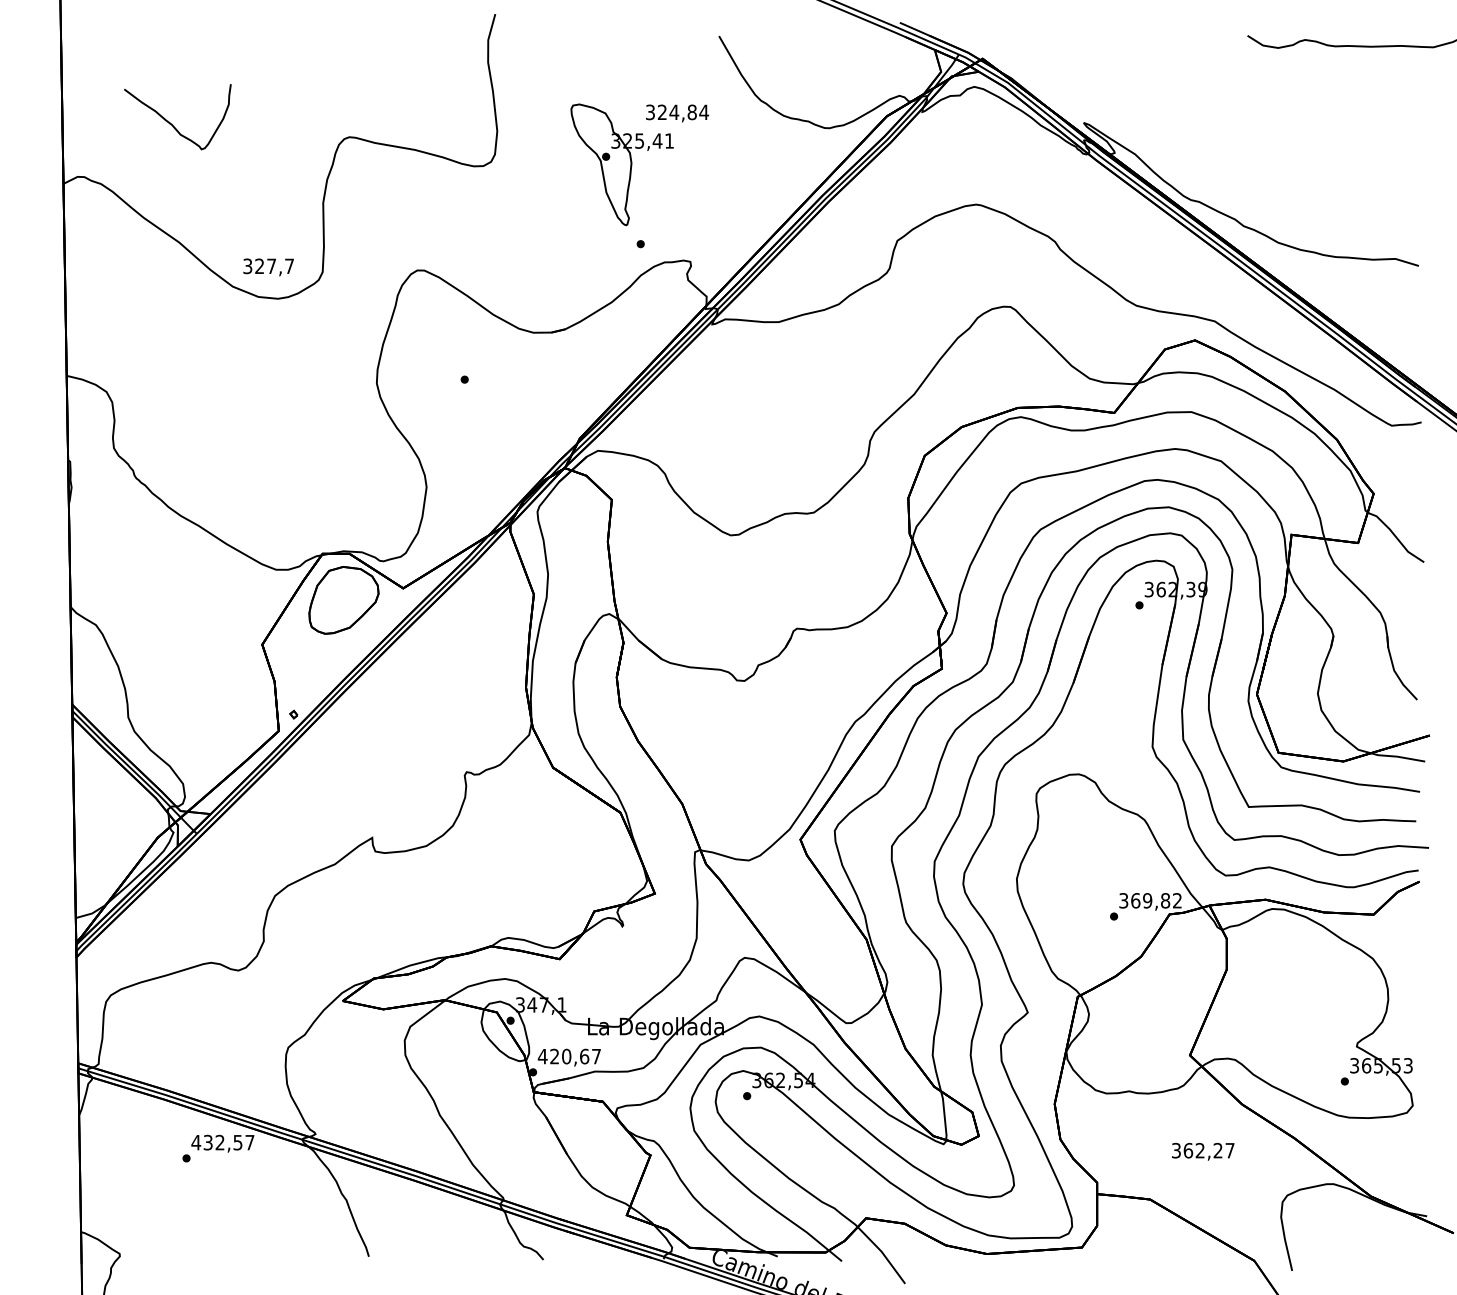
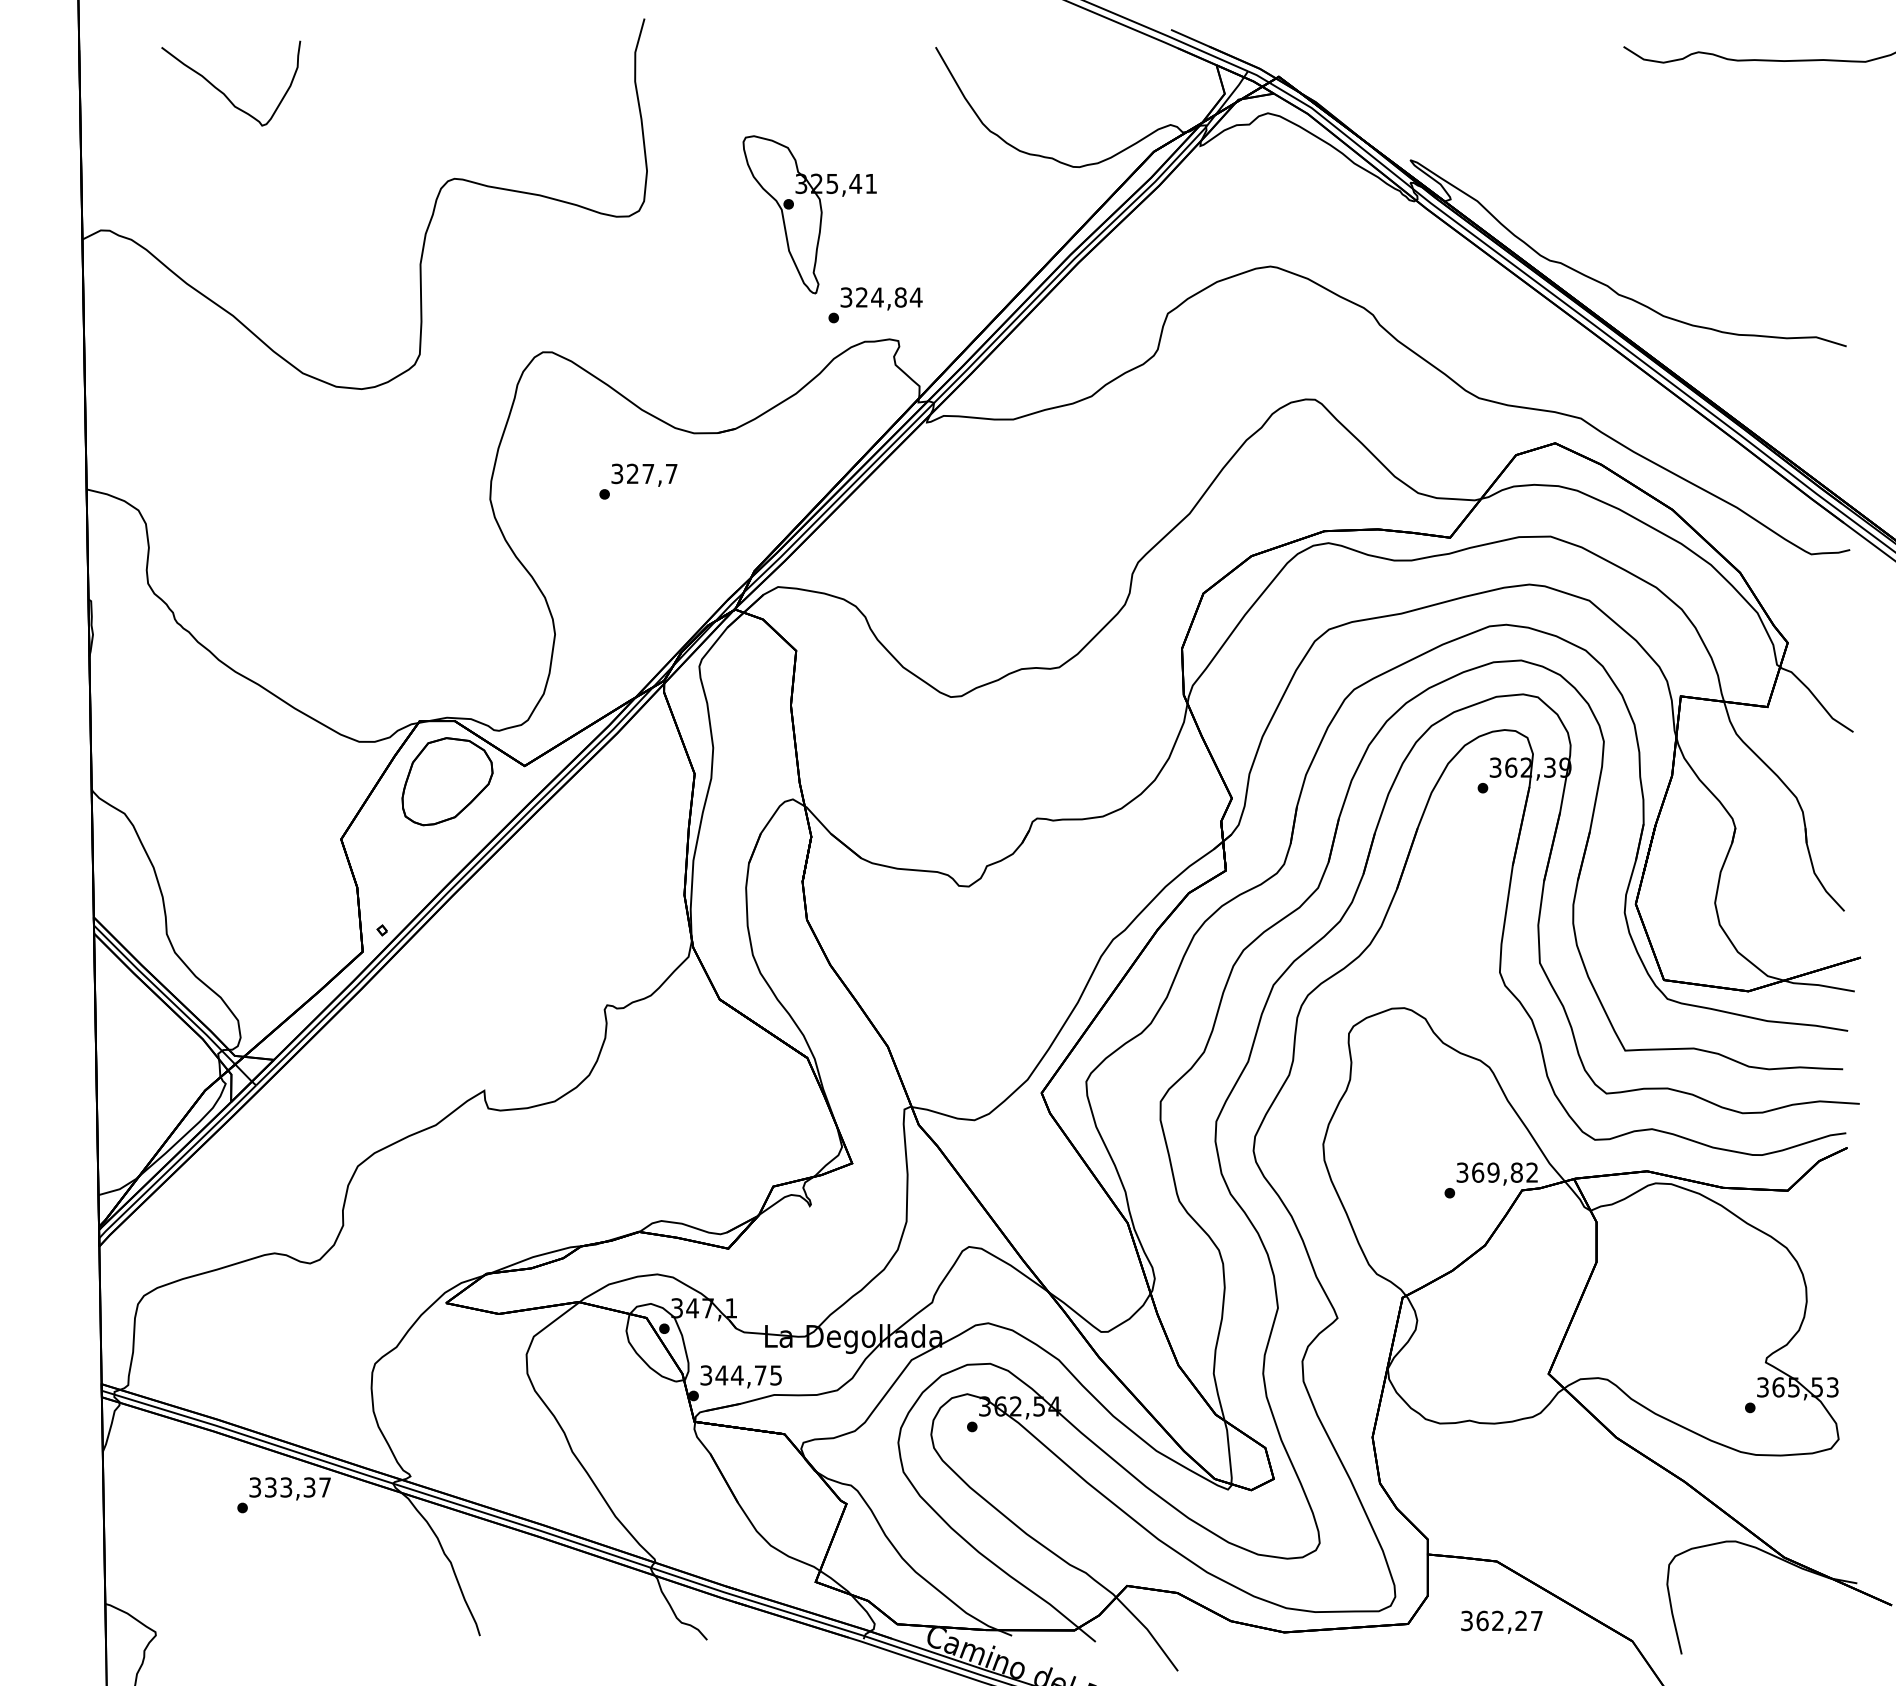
text: (677, 113) -> (881, 298), moved
part: (171, 123) -> (222, 91), moved
text: (268, 266) -> (644, 474), moved
text: (569, 1056) -> (740, 1375), 420,67 -> 344,75
text: (216, 1142) -> (281, 1487), 432,57 -> 333,37
text: (1202, 1151) -> (1501, 1621), moved

